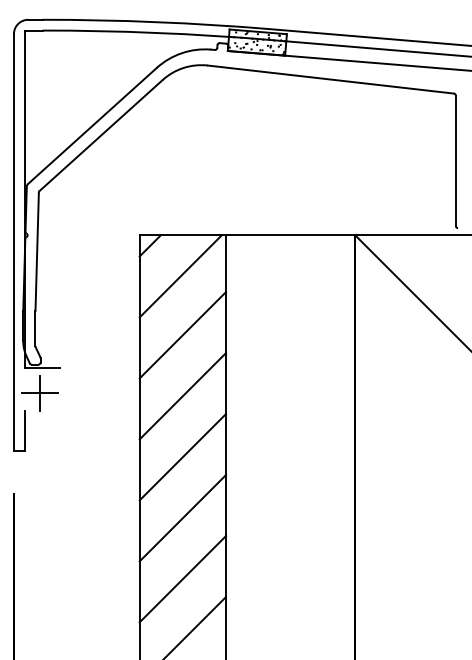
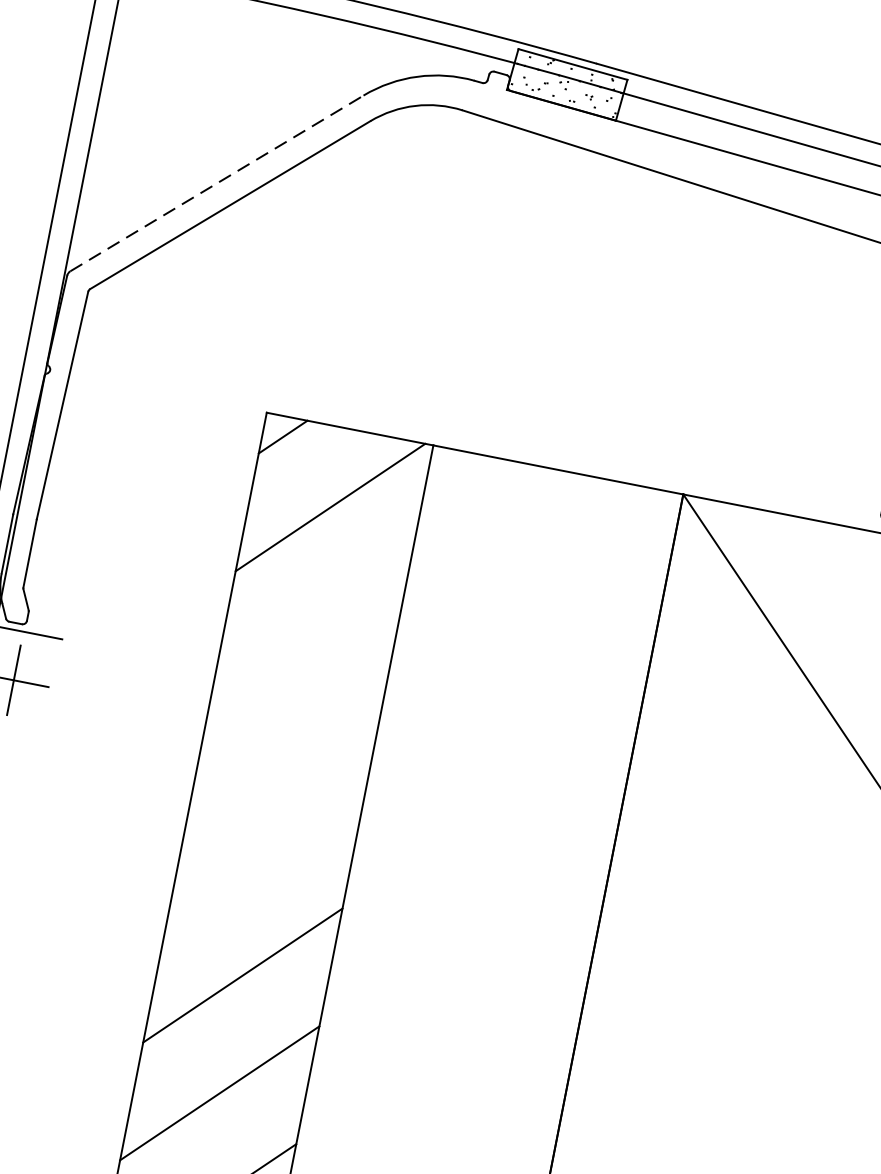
line: (92, 125) -> (217, 182), solid -> dashed
line: (182, 335) -> (311, 622), removed
line: (182, 396) -> (288, 740), removed
line: (182, 457) -> (265, 858), removed

